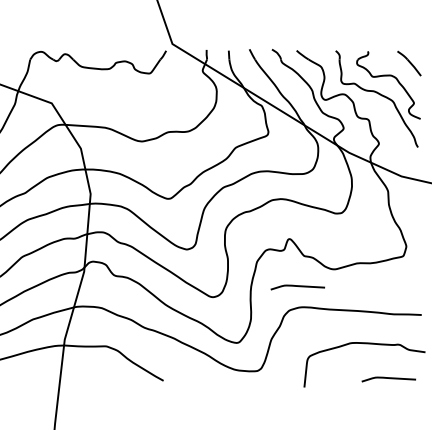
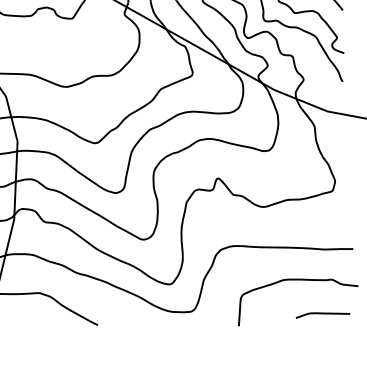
curve: (297, 286) -> (227, 225), removed

